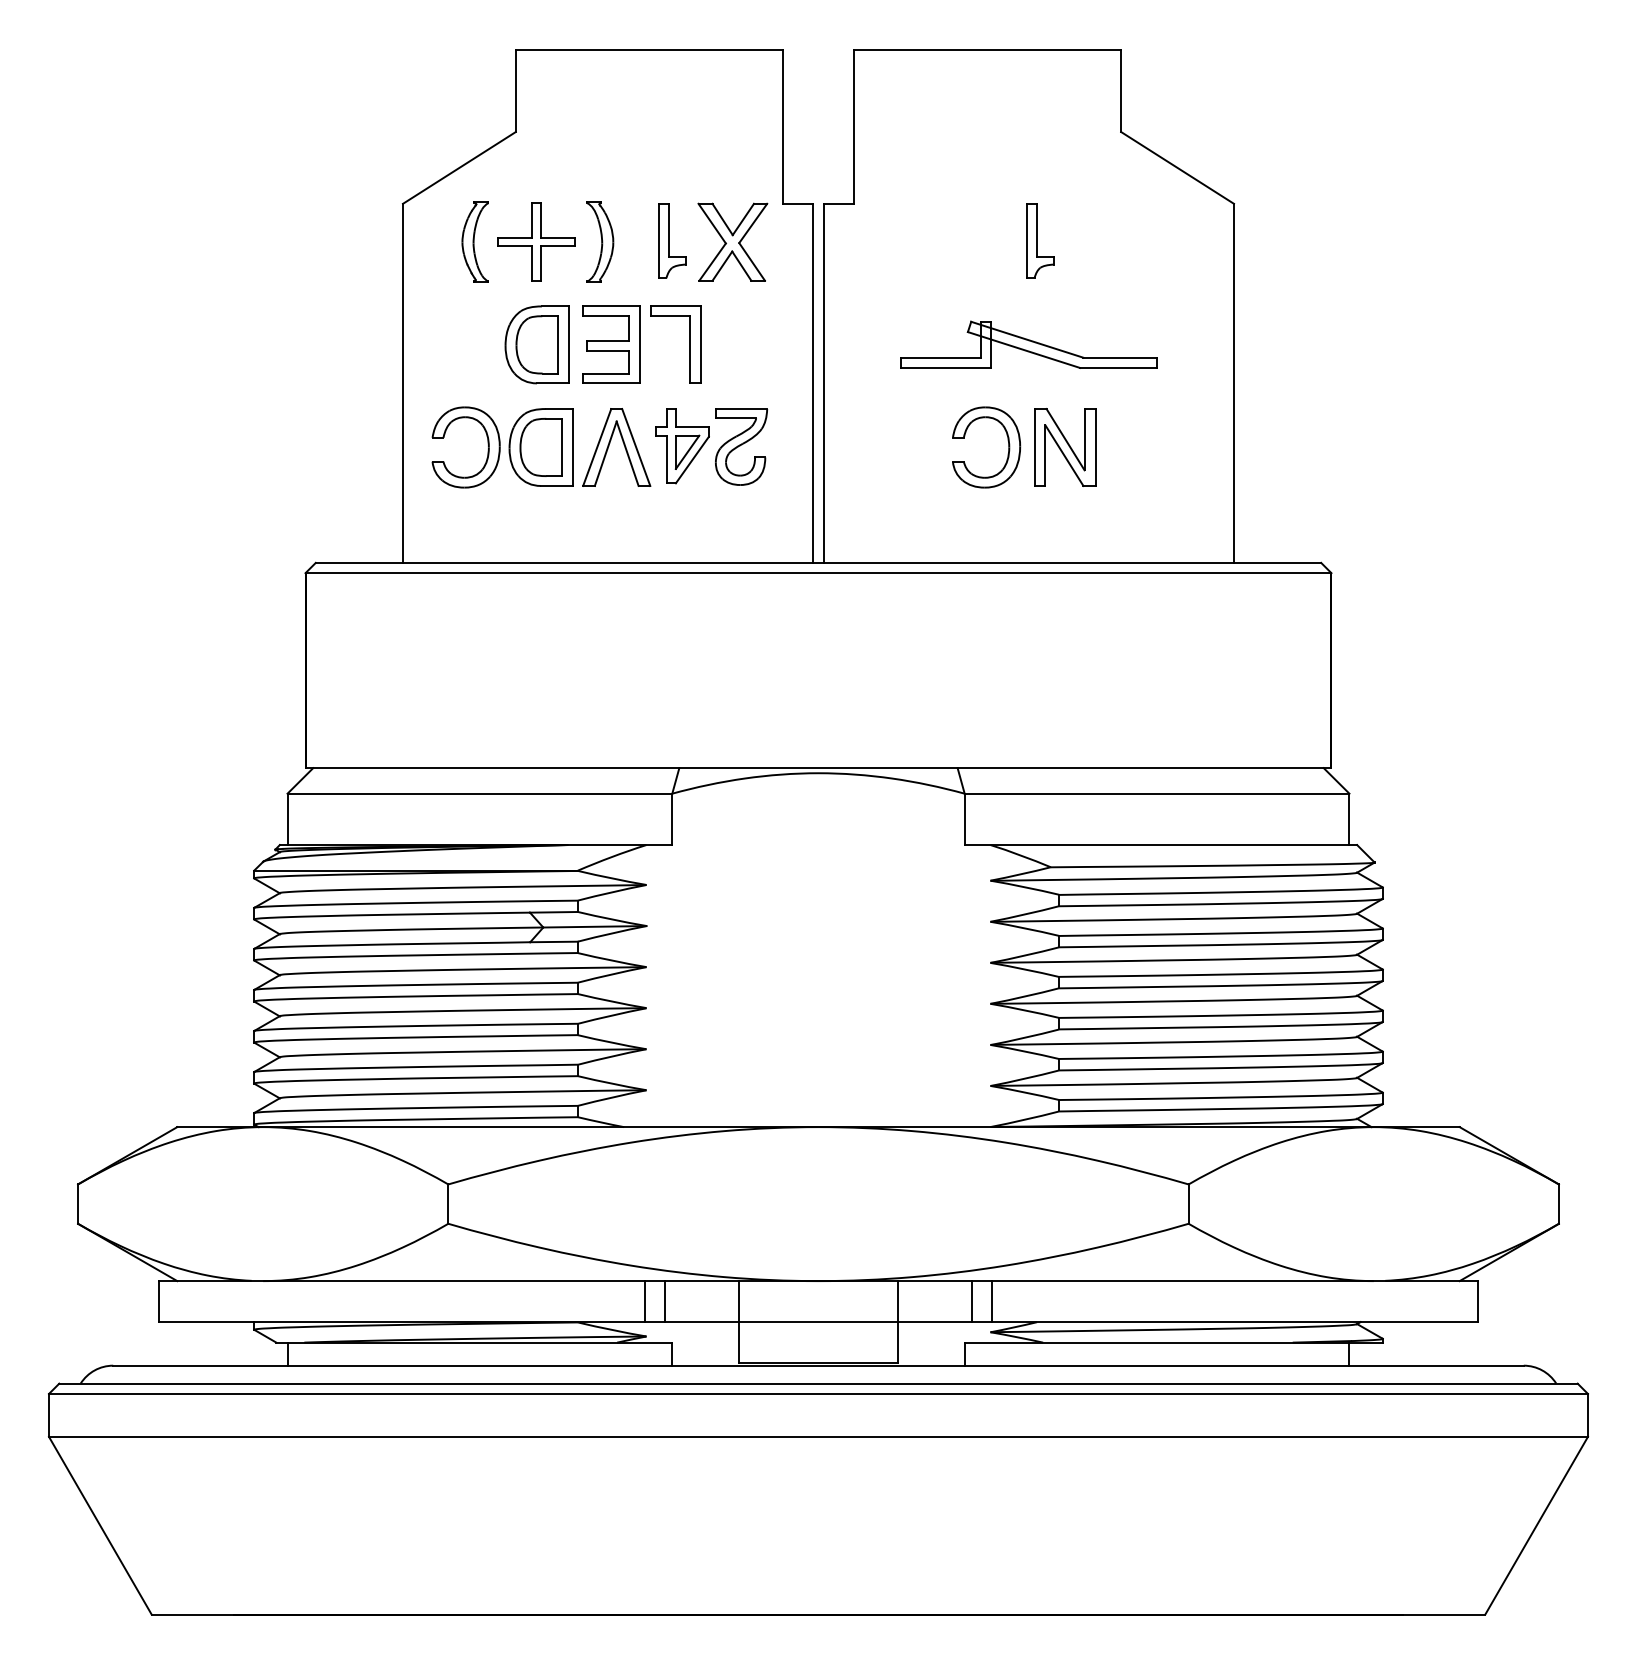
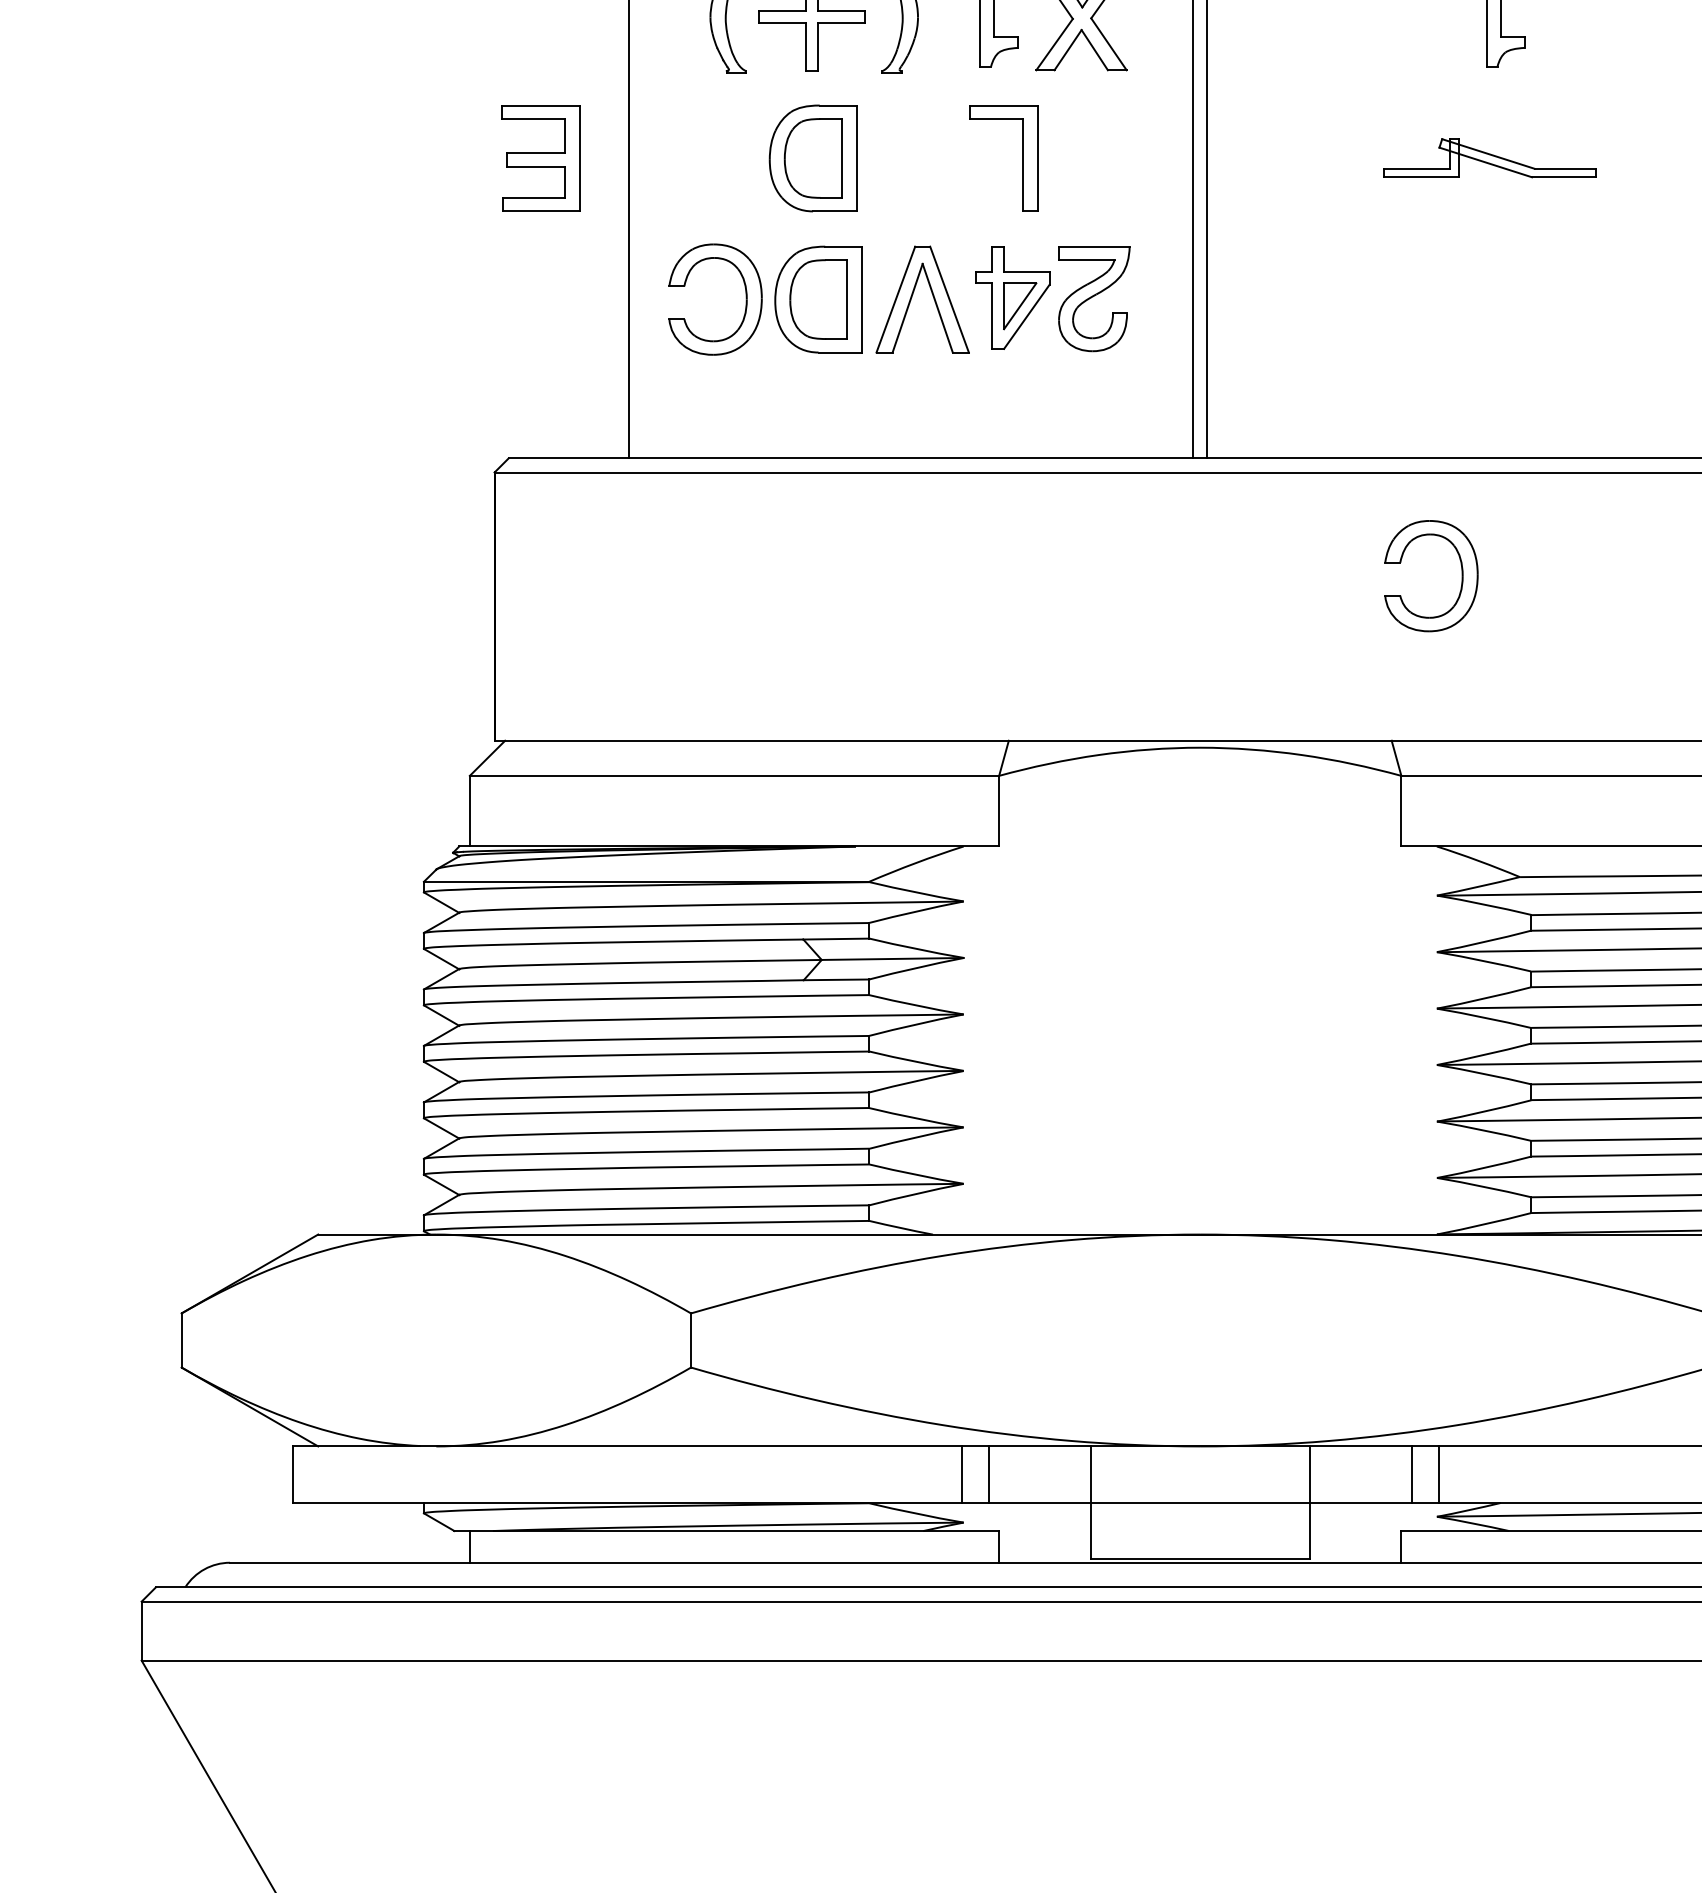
part: (611, 344) -> (541, 157), moved
part: (1028, 344) -> (1489, 157), size x0.6
part: (1008, 447) -> (1461, 576), moved
part: (1065, 447) -> (1540, 299), removed

